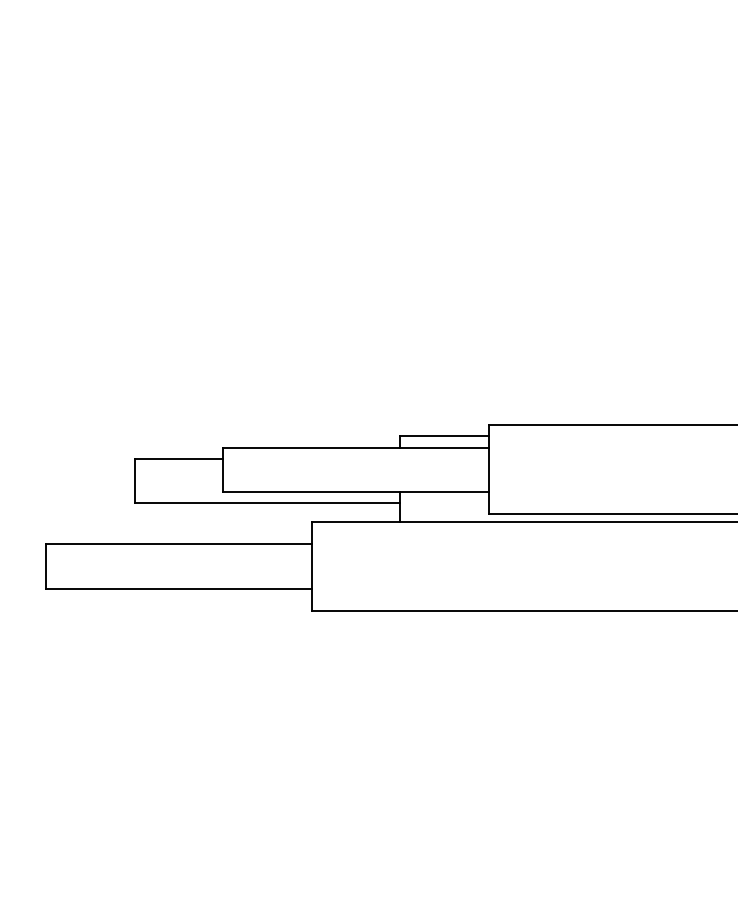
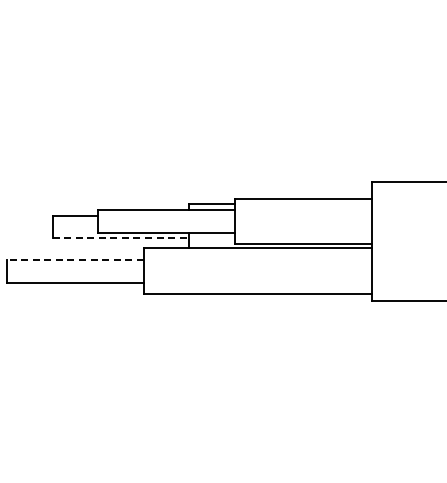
line: (268, 502) -> (121, 238), solid -> dashed
line: (177, 543) -> (74, 259), solid -> dashed

